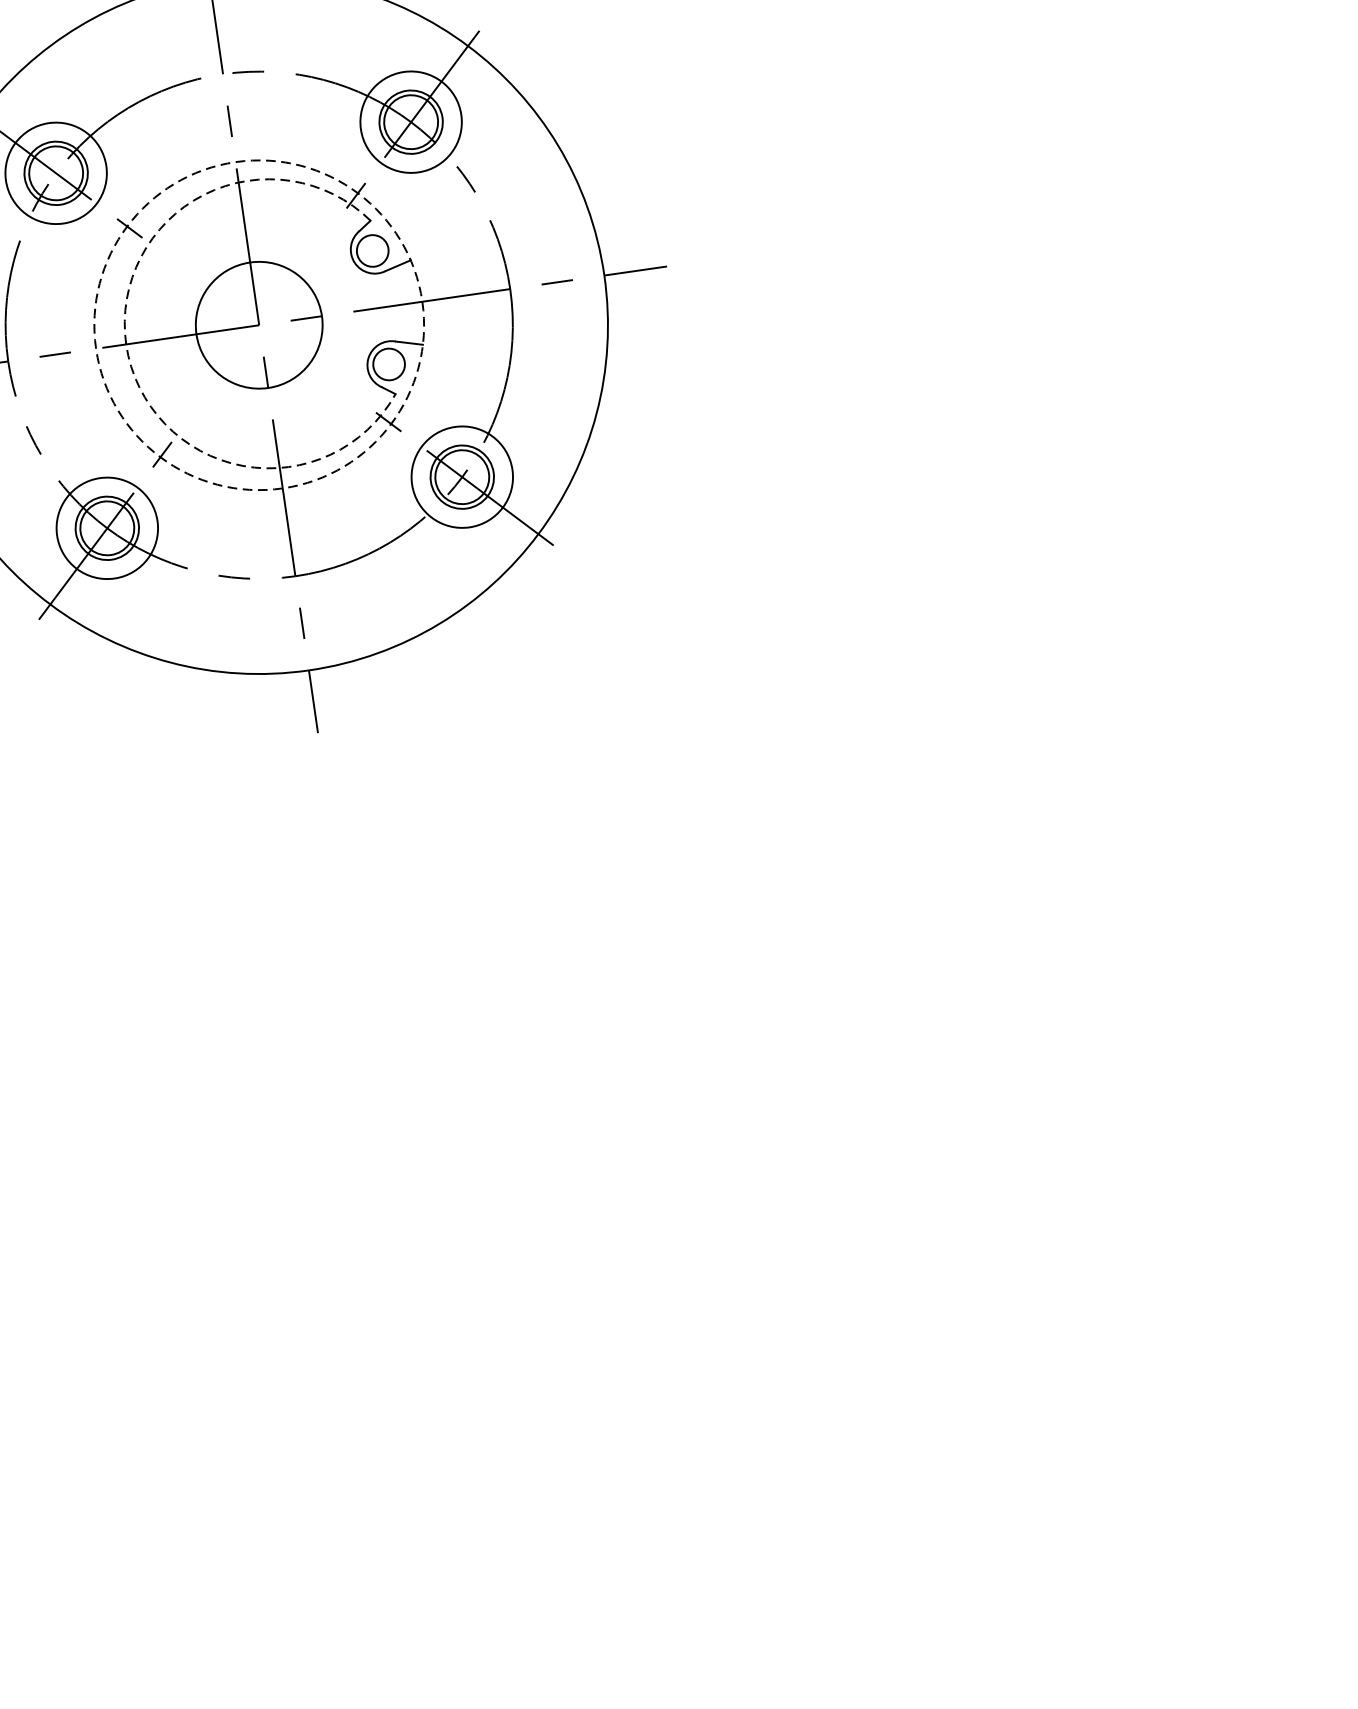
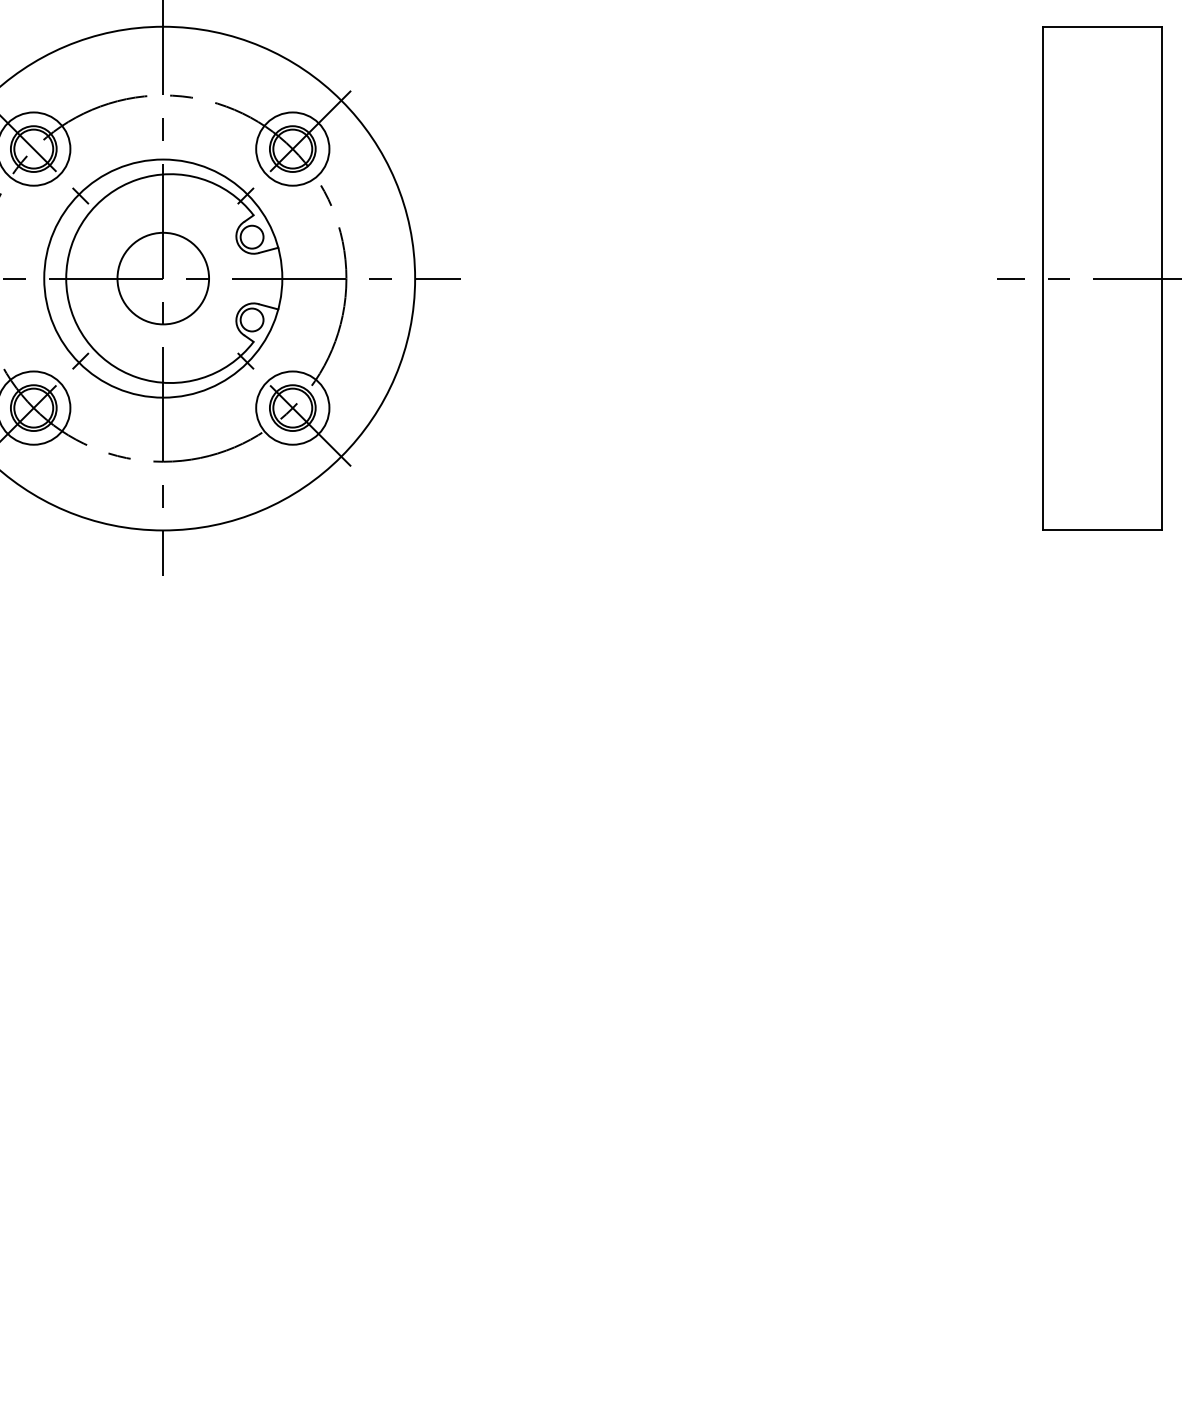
circle: (259, 325) -> (163, 278), dashed -> solid
arc: (126, 344) -> (66, 278), dashed -> solid

